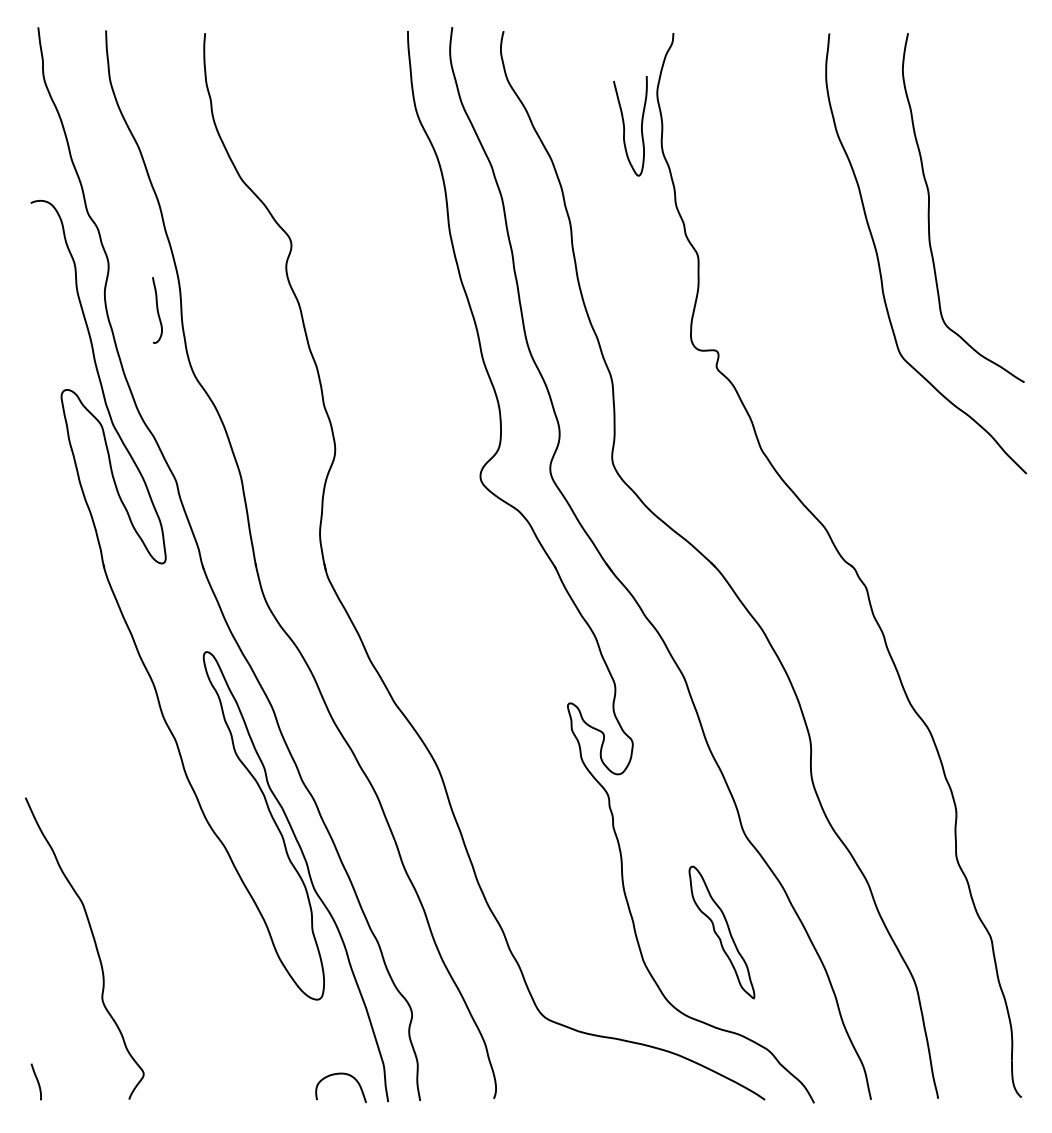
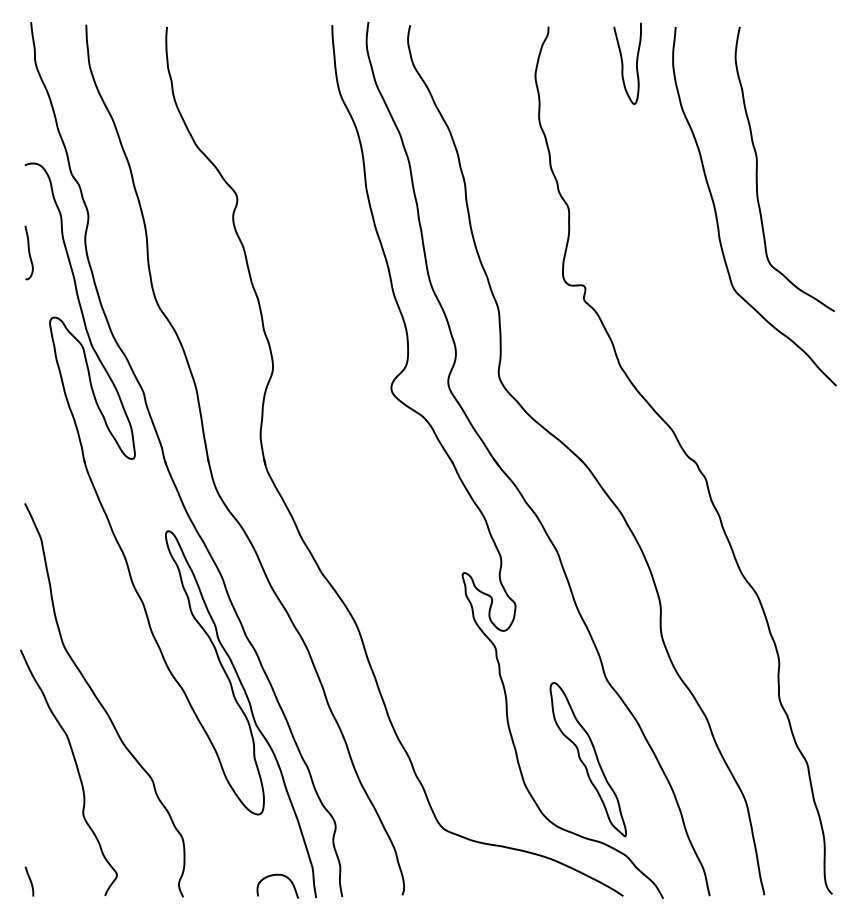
curve: (625, 125) -> (623, 63), moved
curve: (156, 310) -> (28, 252), moved
curve: (123, 861) -> (100, 701), added
part: (721, 932) -> (587, 759), size x1.43

